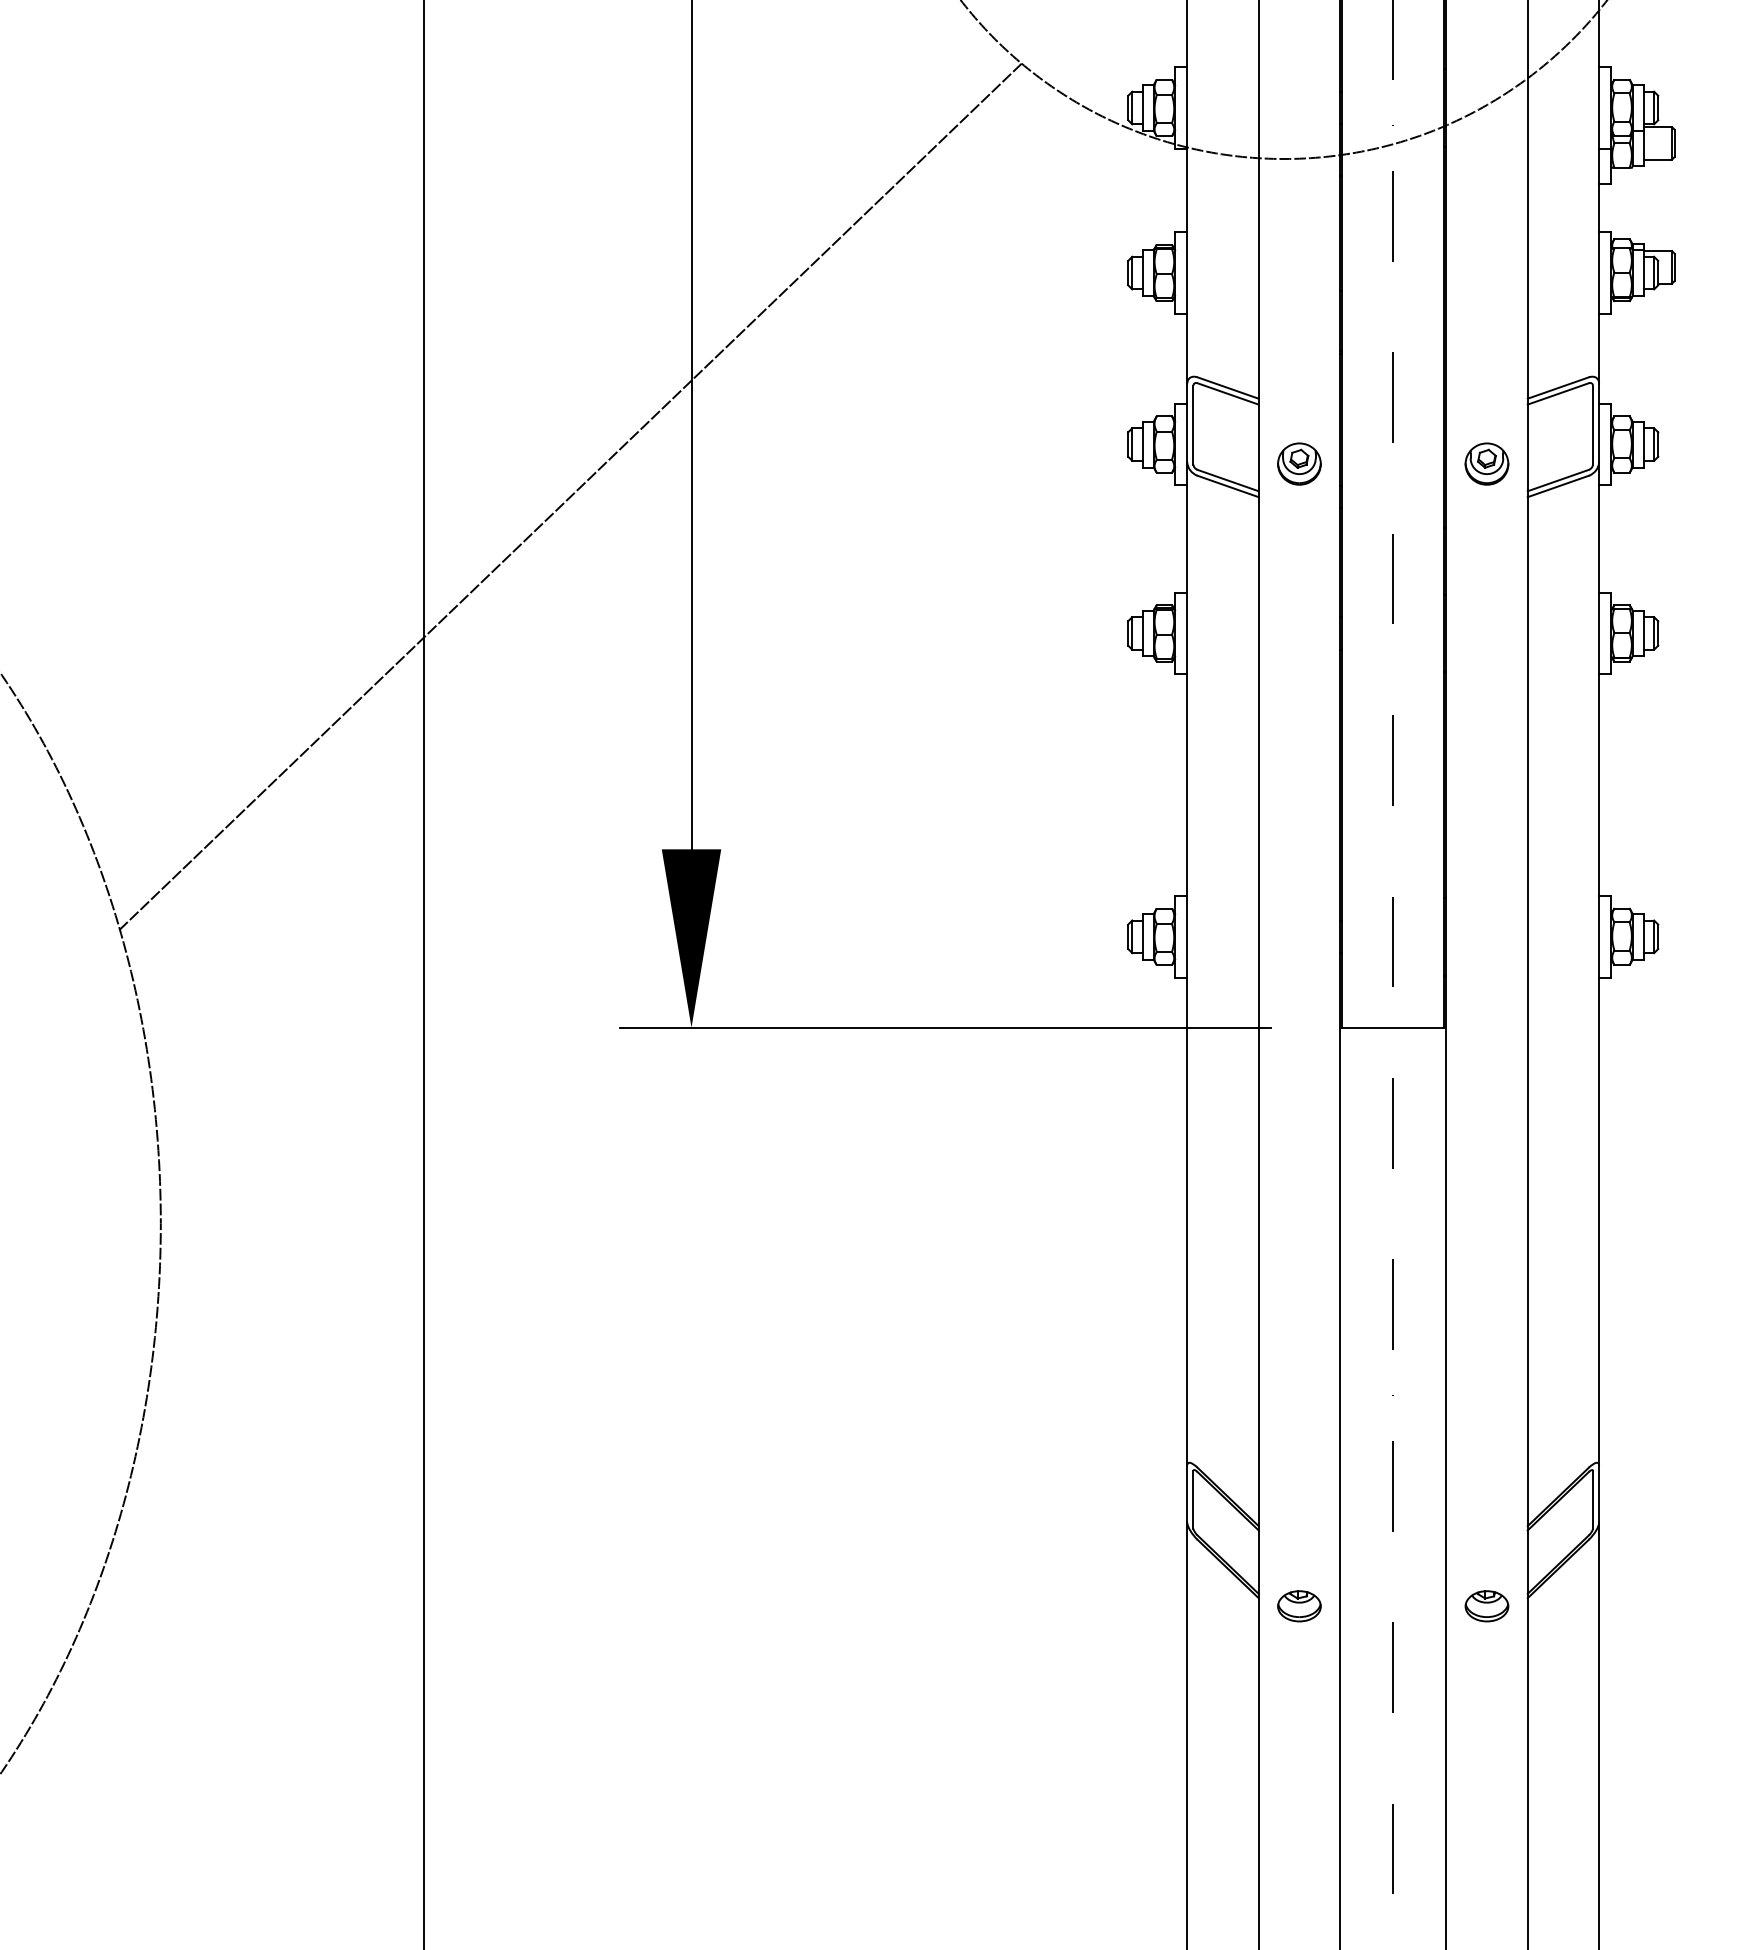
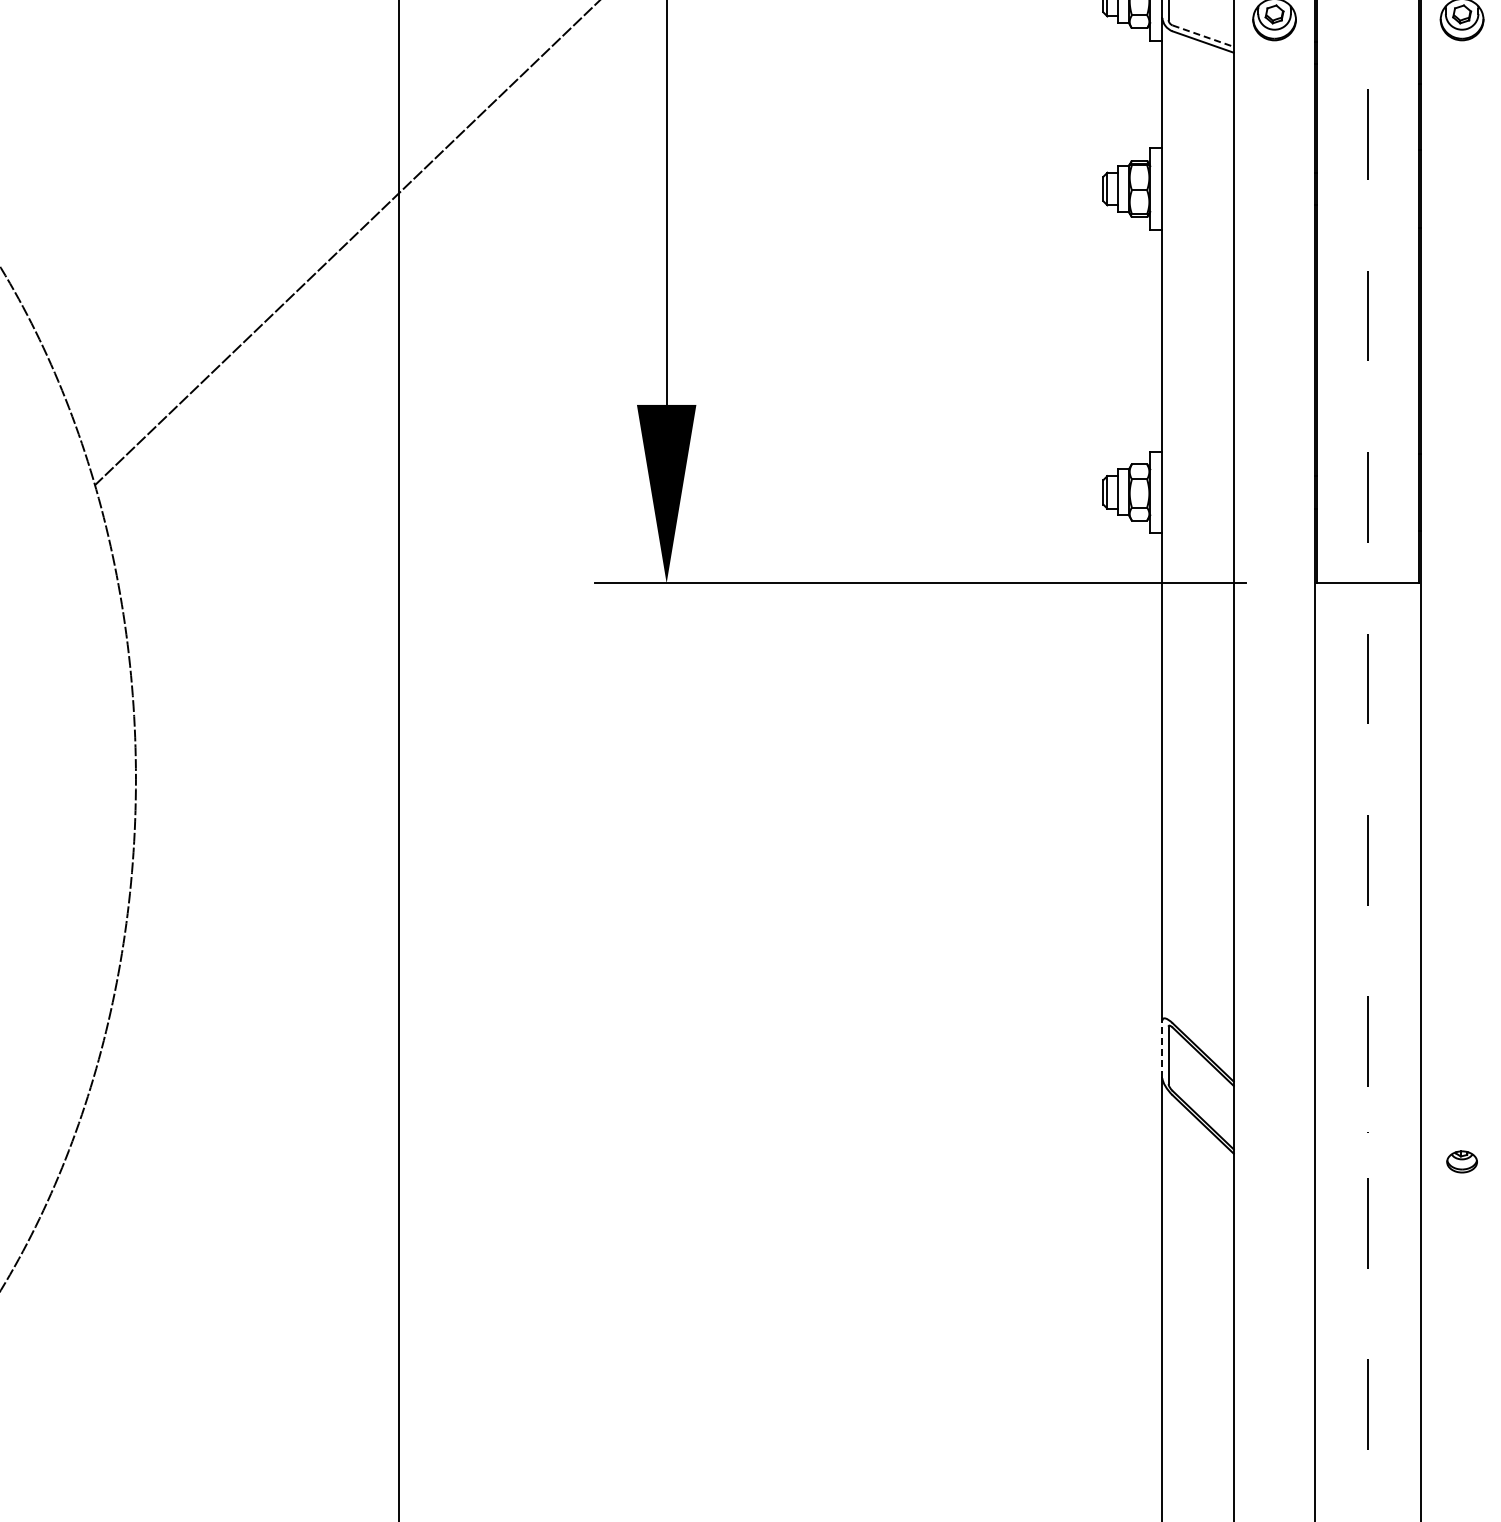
line: (1228, 480) -> (1203, 36), solid -> dashed
line: (1187, 1493) -> (1162, 1049), solid -> dashed
part: (1299, 1606) -> (1274, 1162), removed
part: (1486, 1606) -> (1461, 1162), size x0.7

